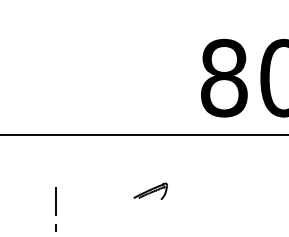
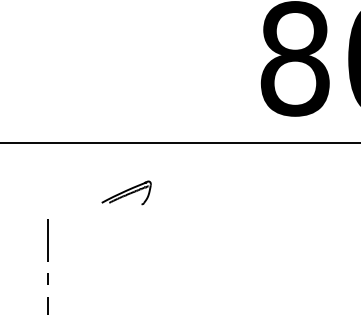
part: (150, 190) -> (126, 191), moved

